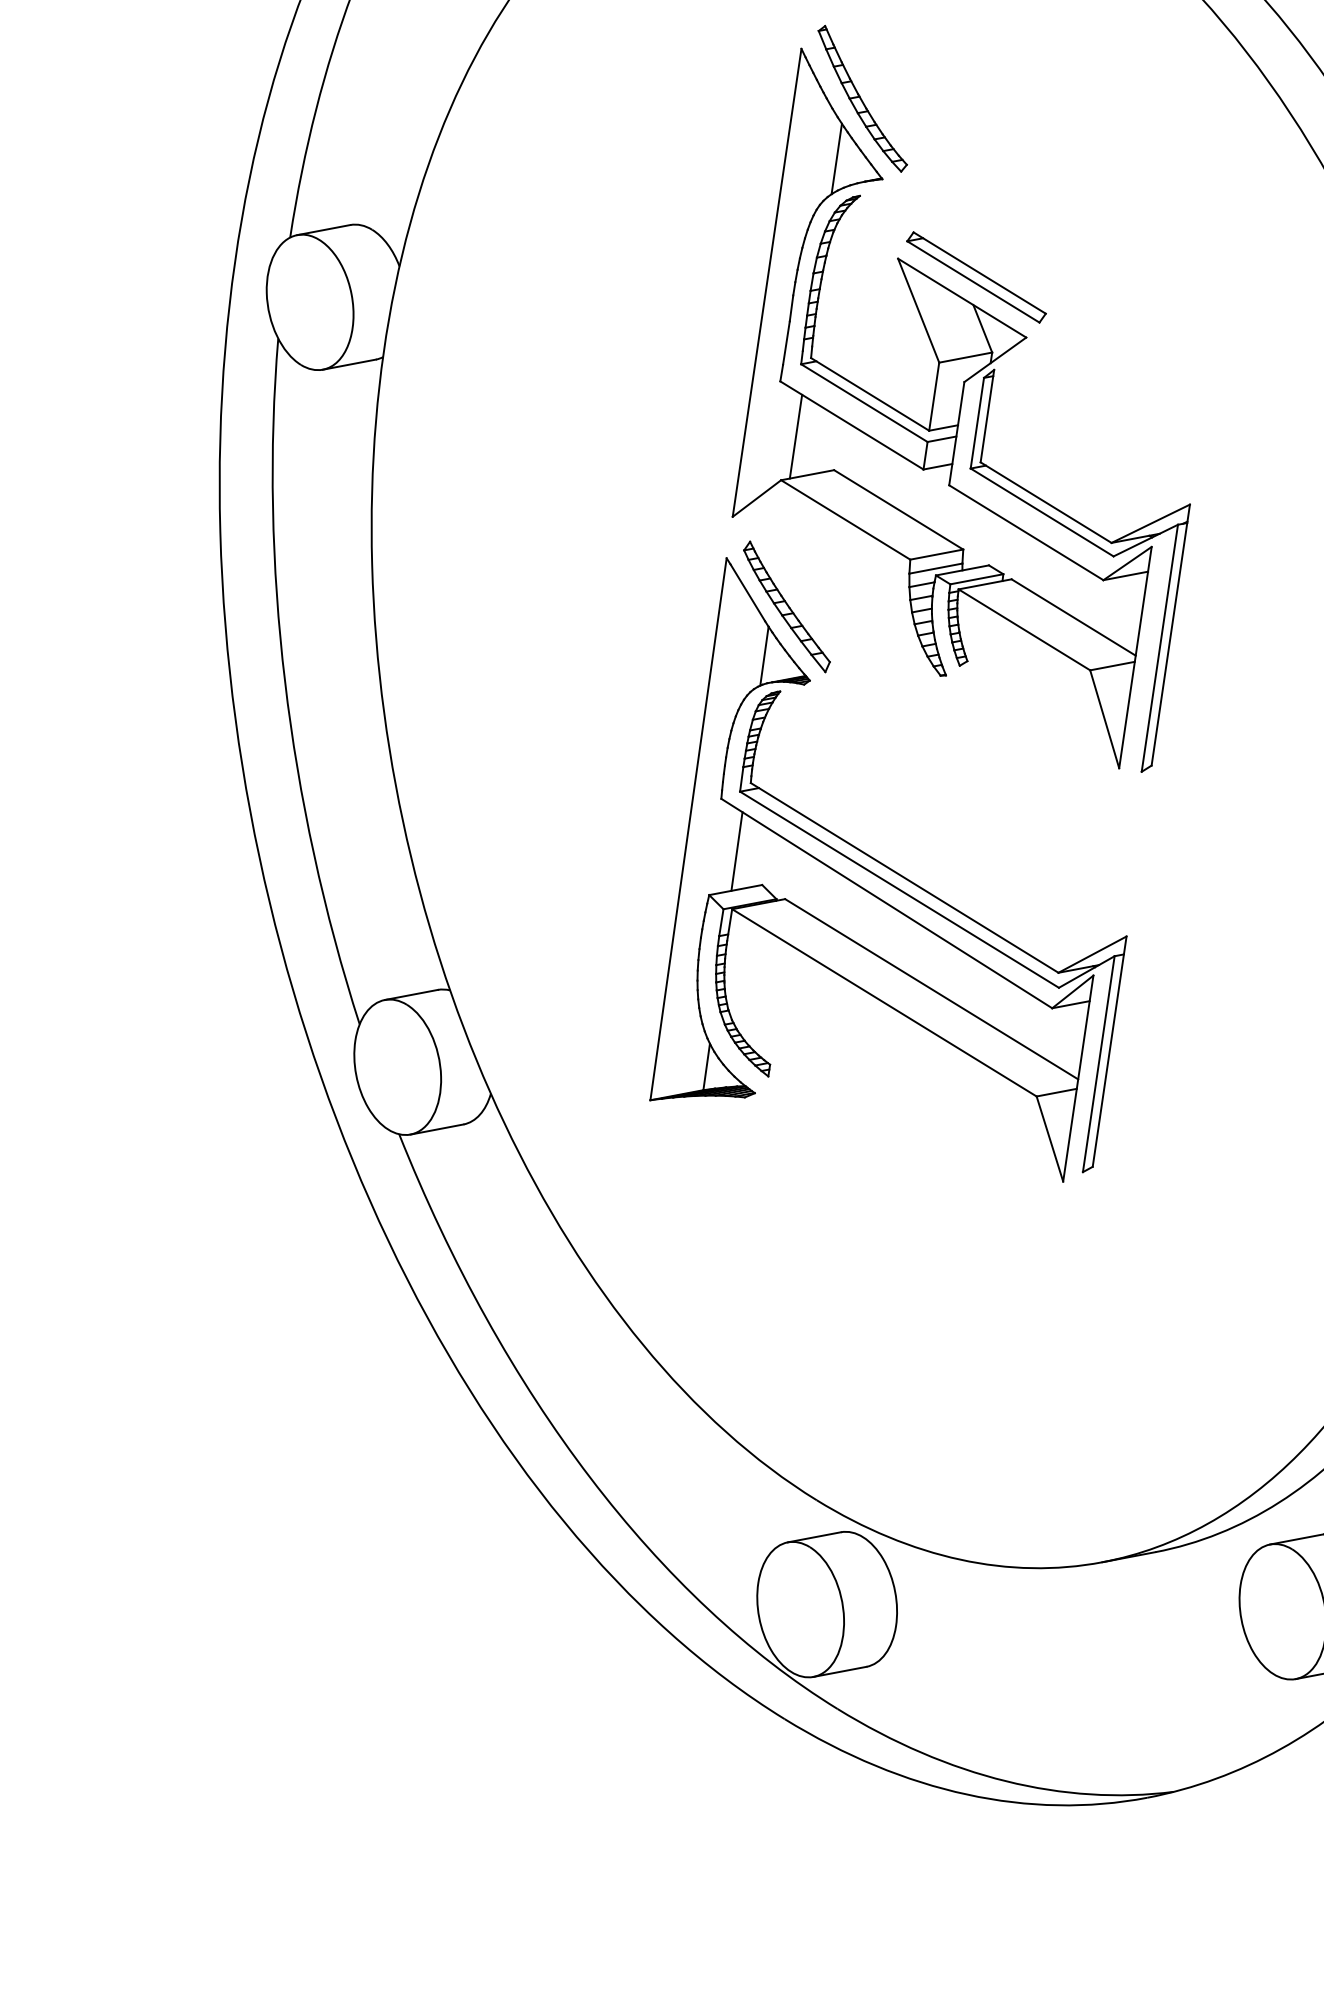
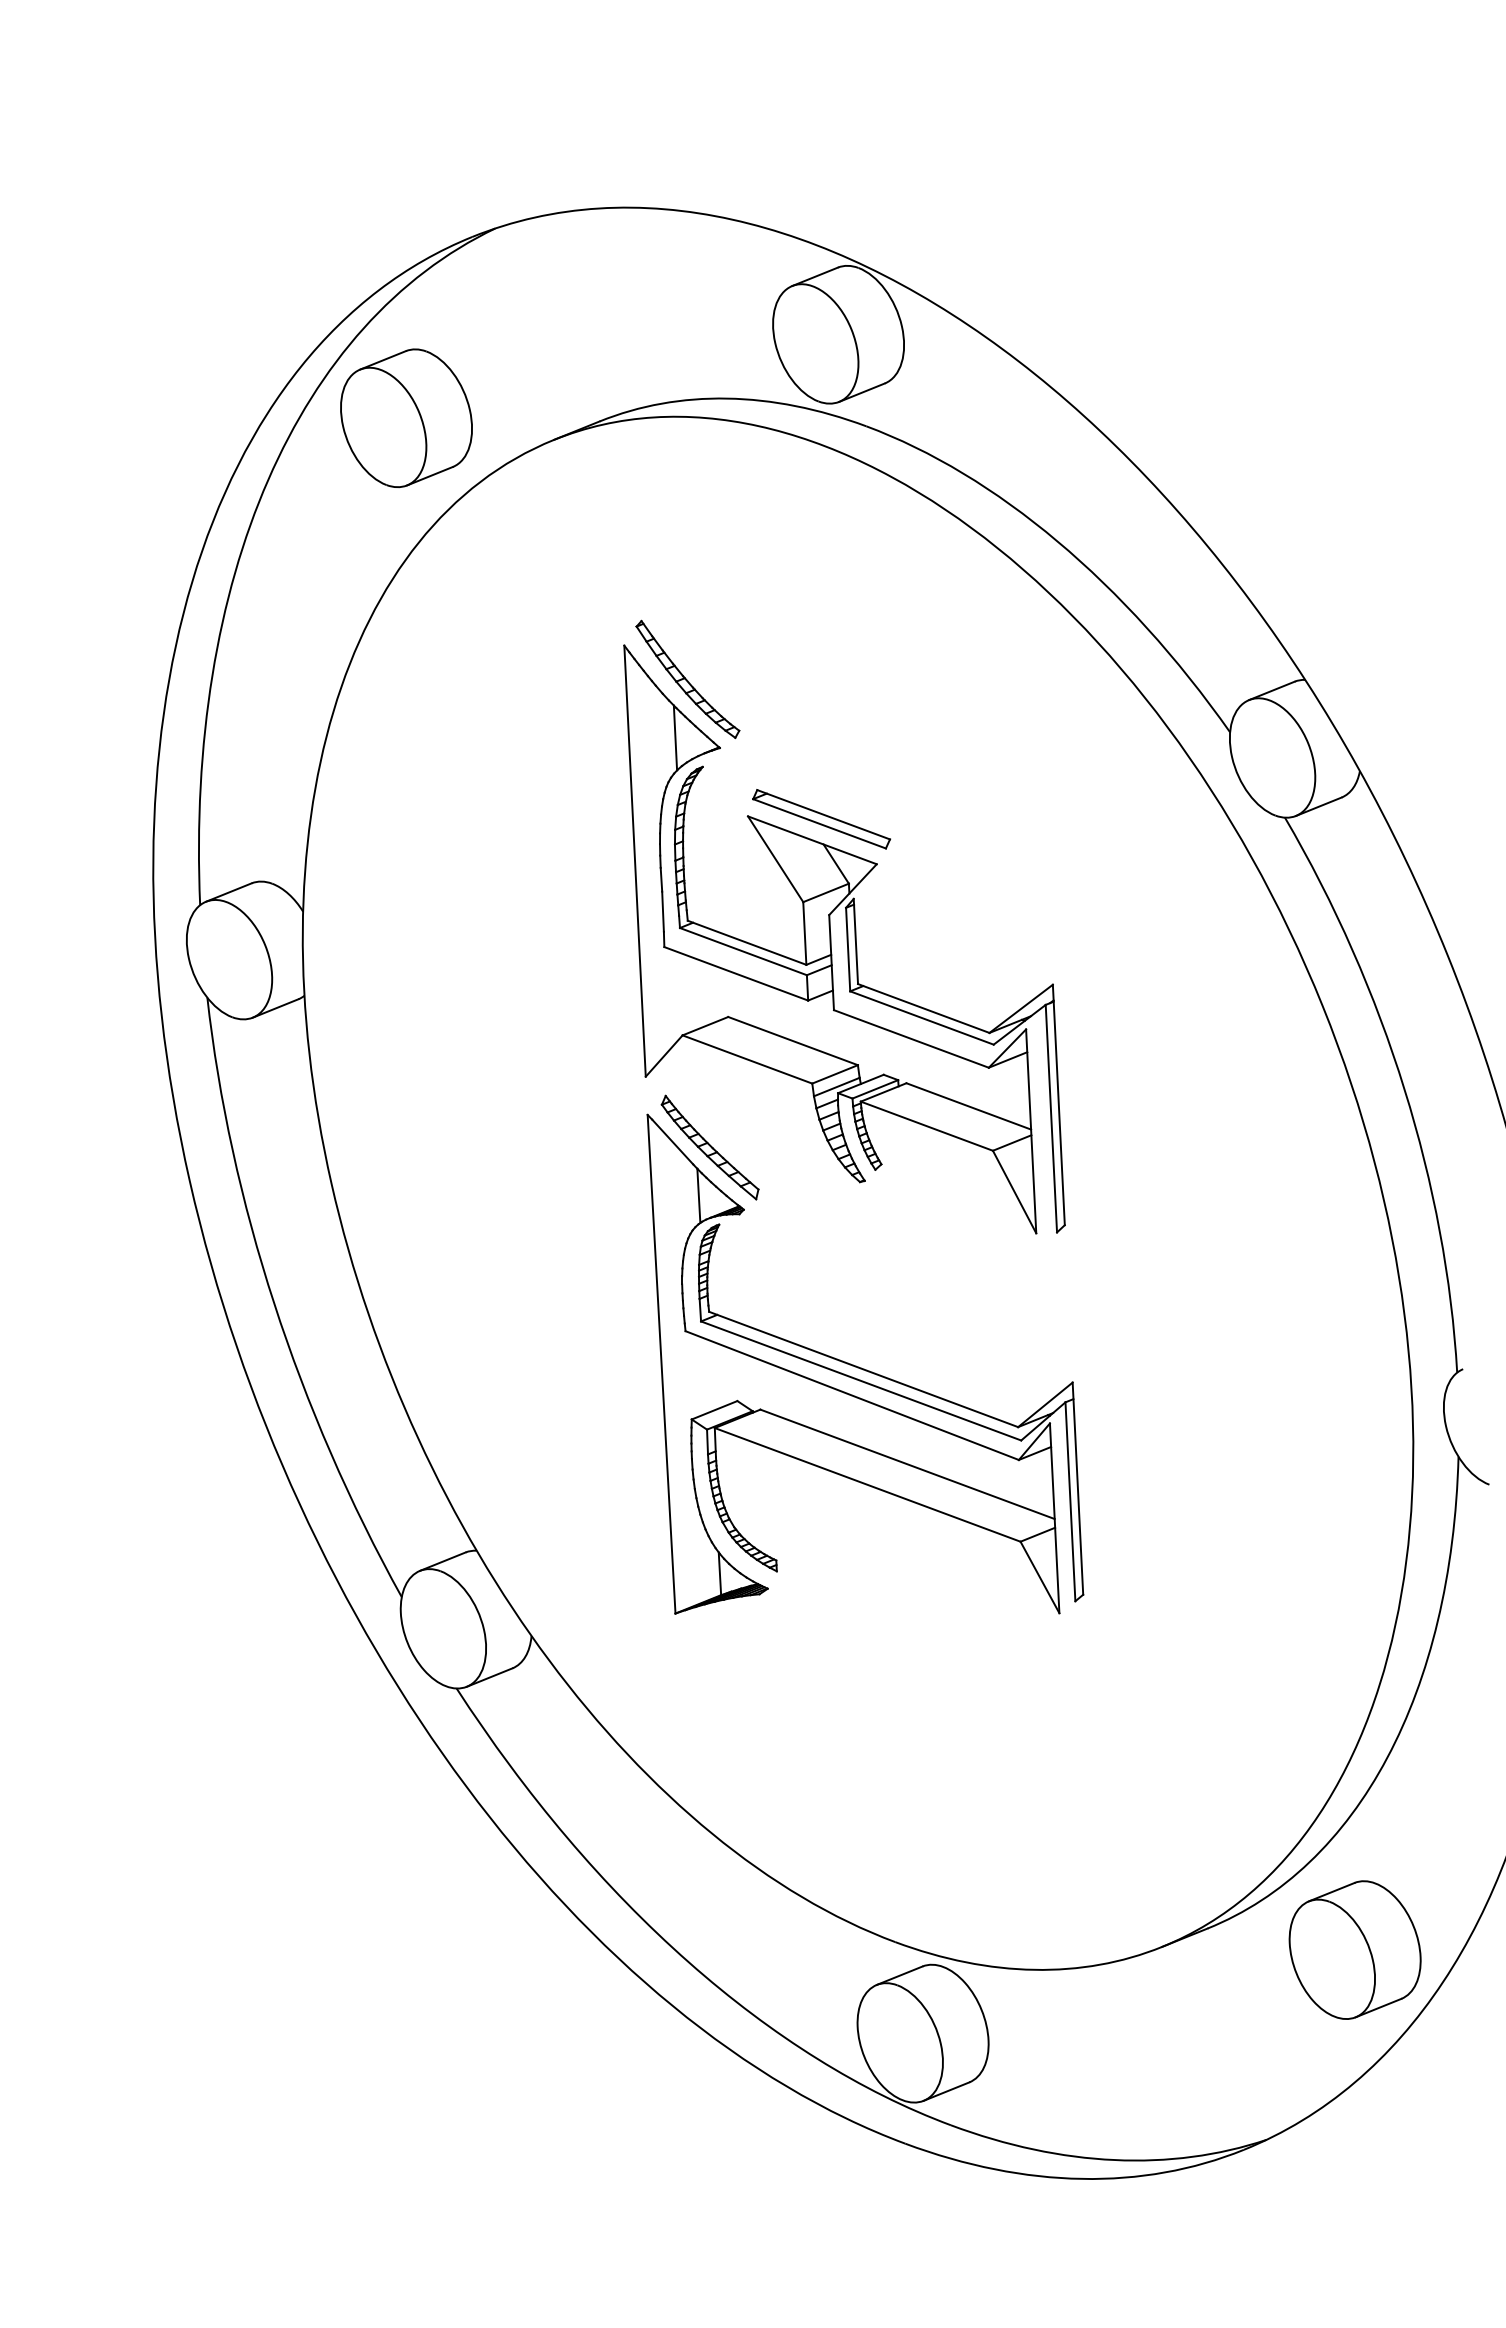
line: (796, 436) -> (688, 993), removed
line: (736, 851) -> (708, 1375), removed

